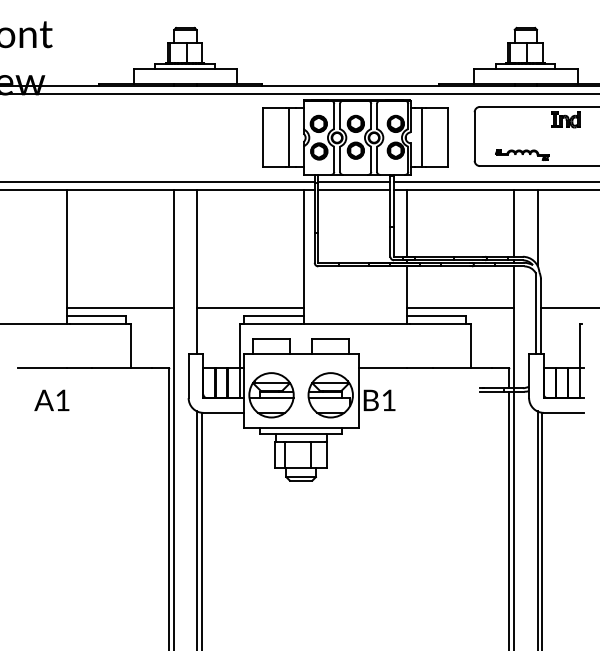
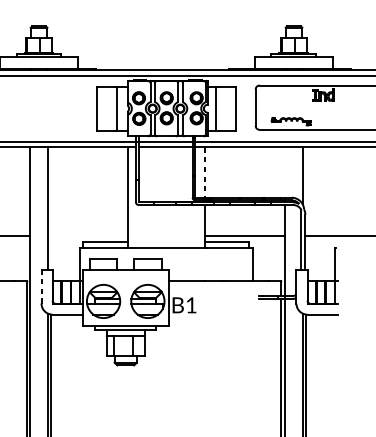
line: (514, 222) -> (285, 172), removed
line: (407, 223) -> (205, 172), solid -> dashed
line: (250, 308) -> (87, 236), removed
line: (188, 375) -> (41, 286), solid -> dashed

